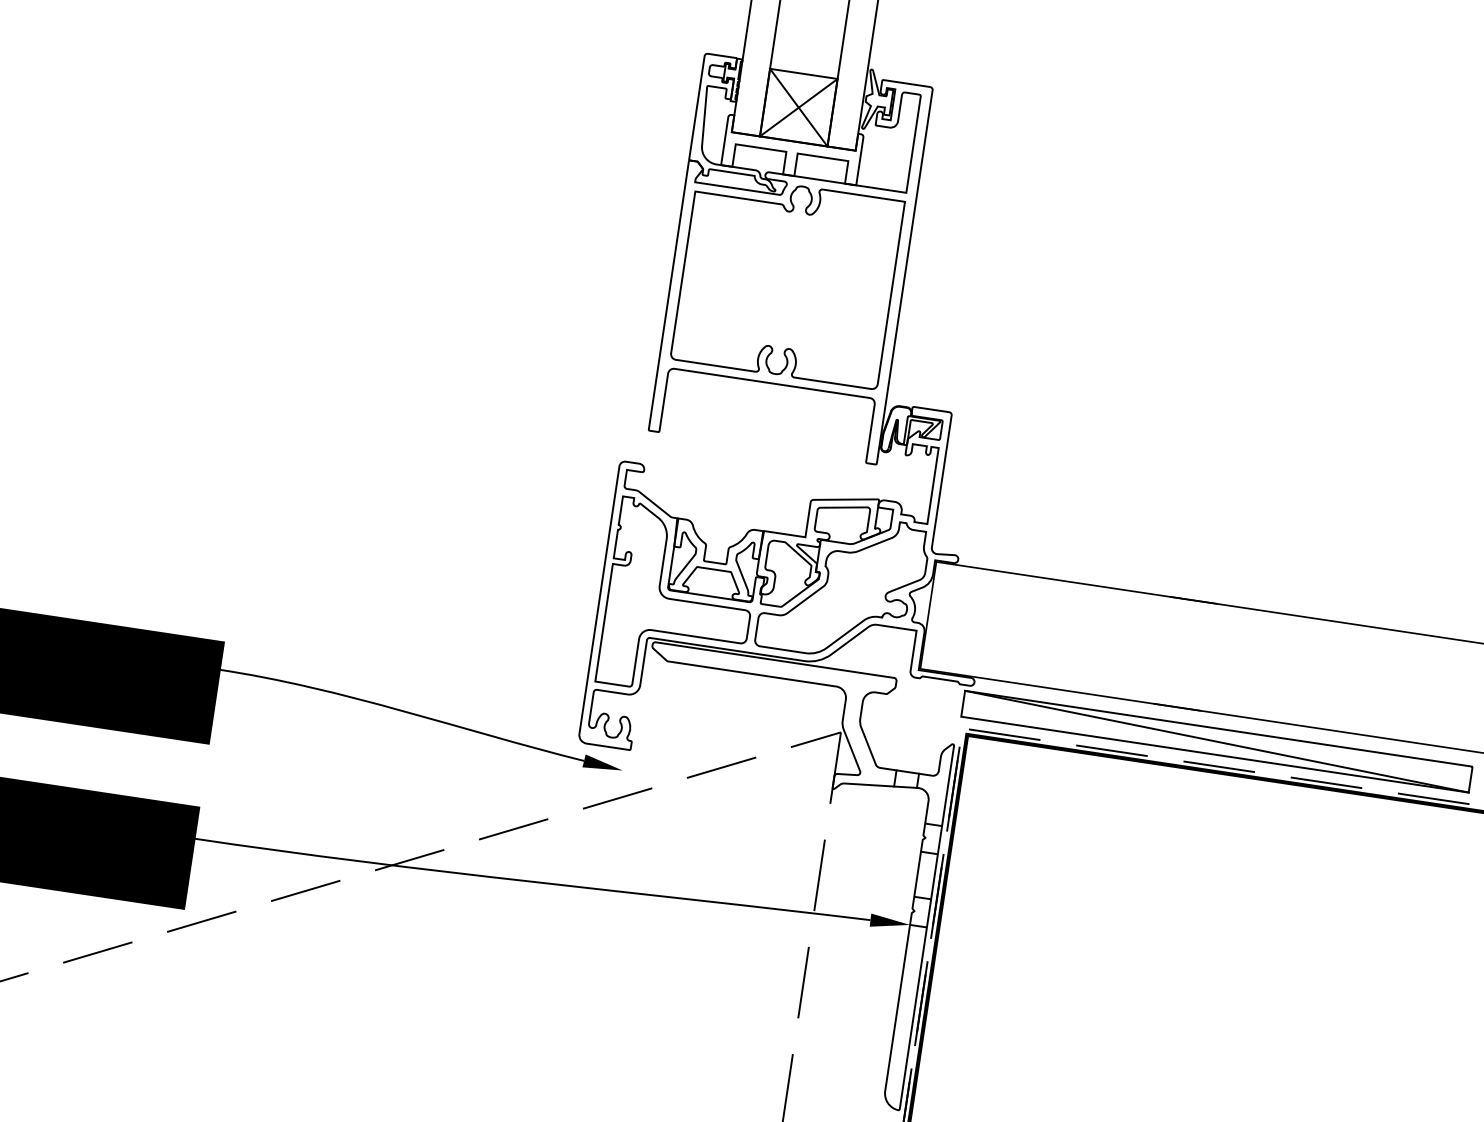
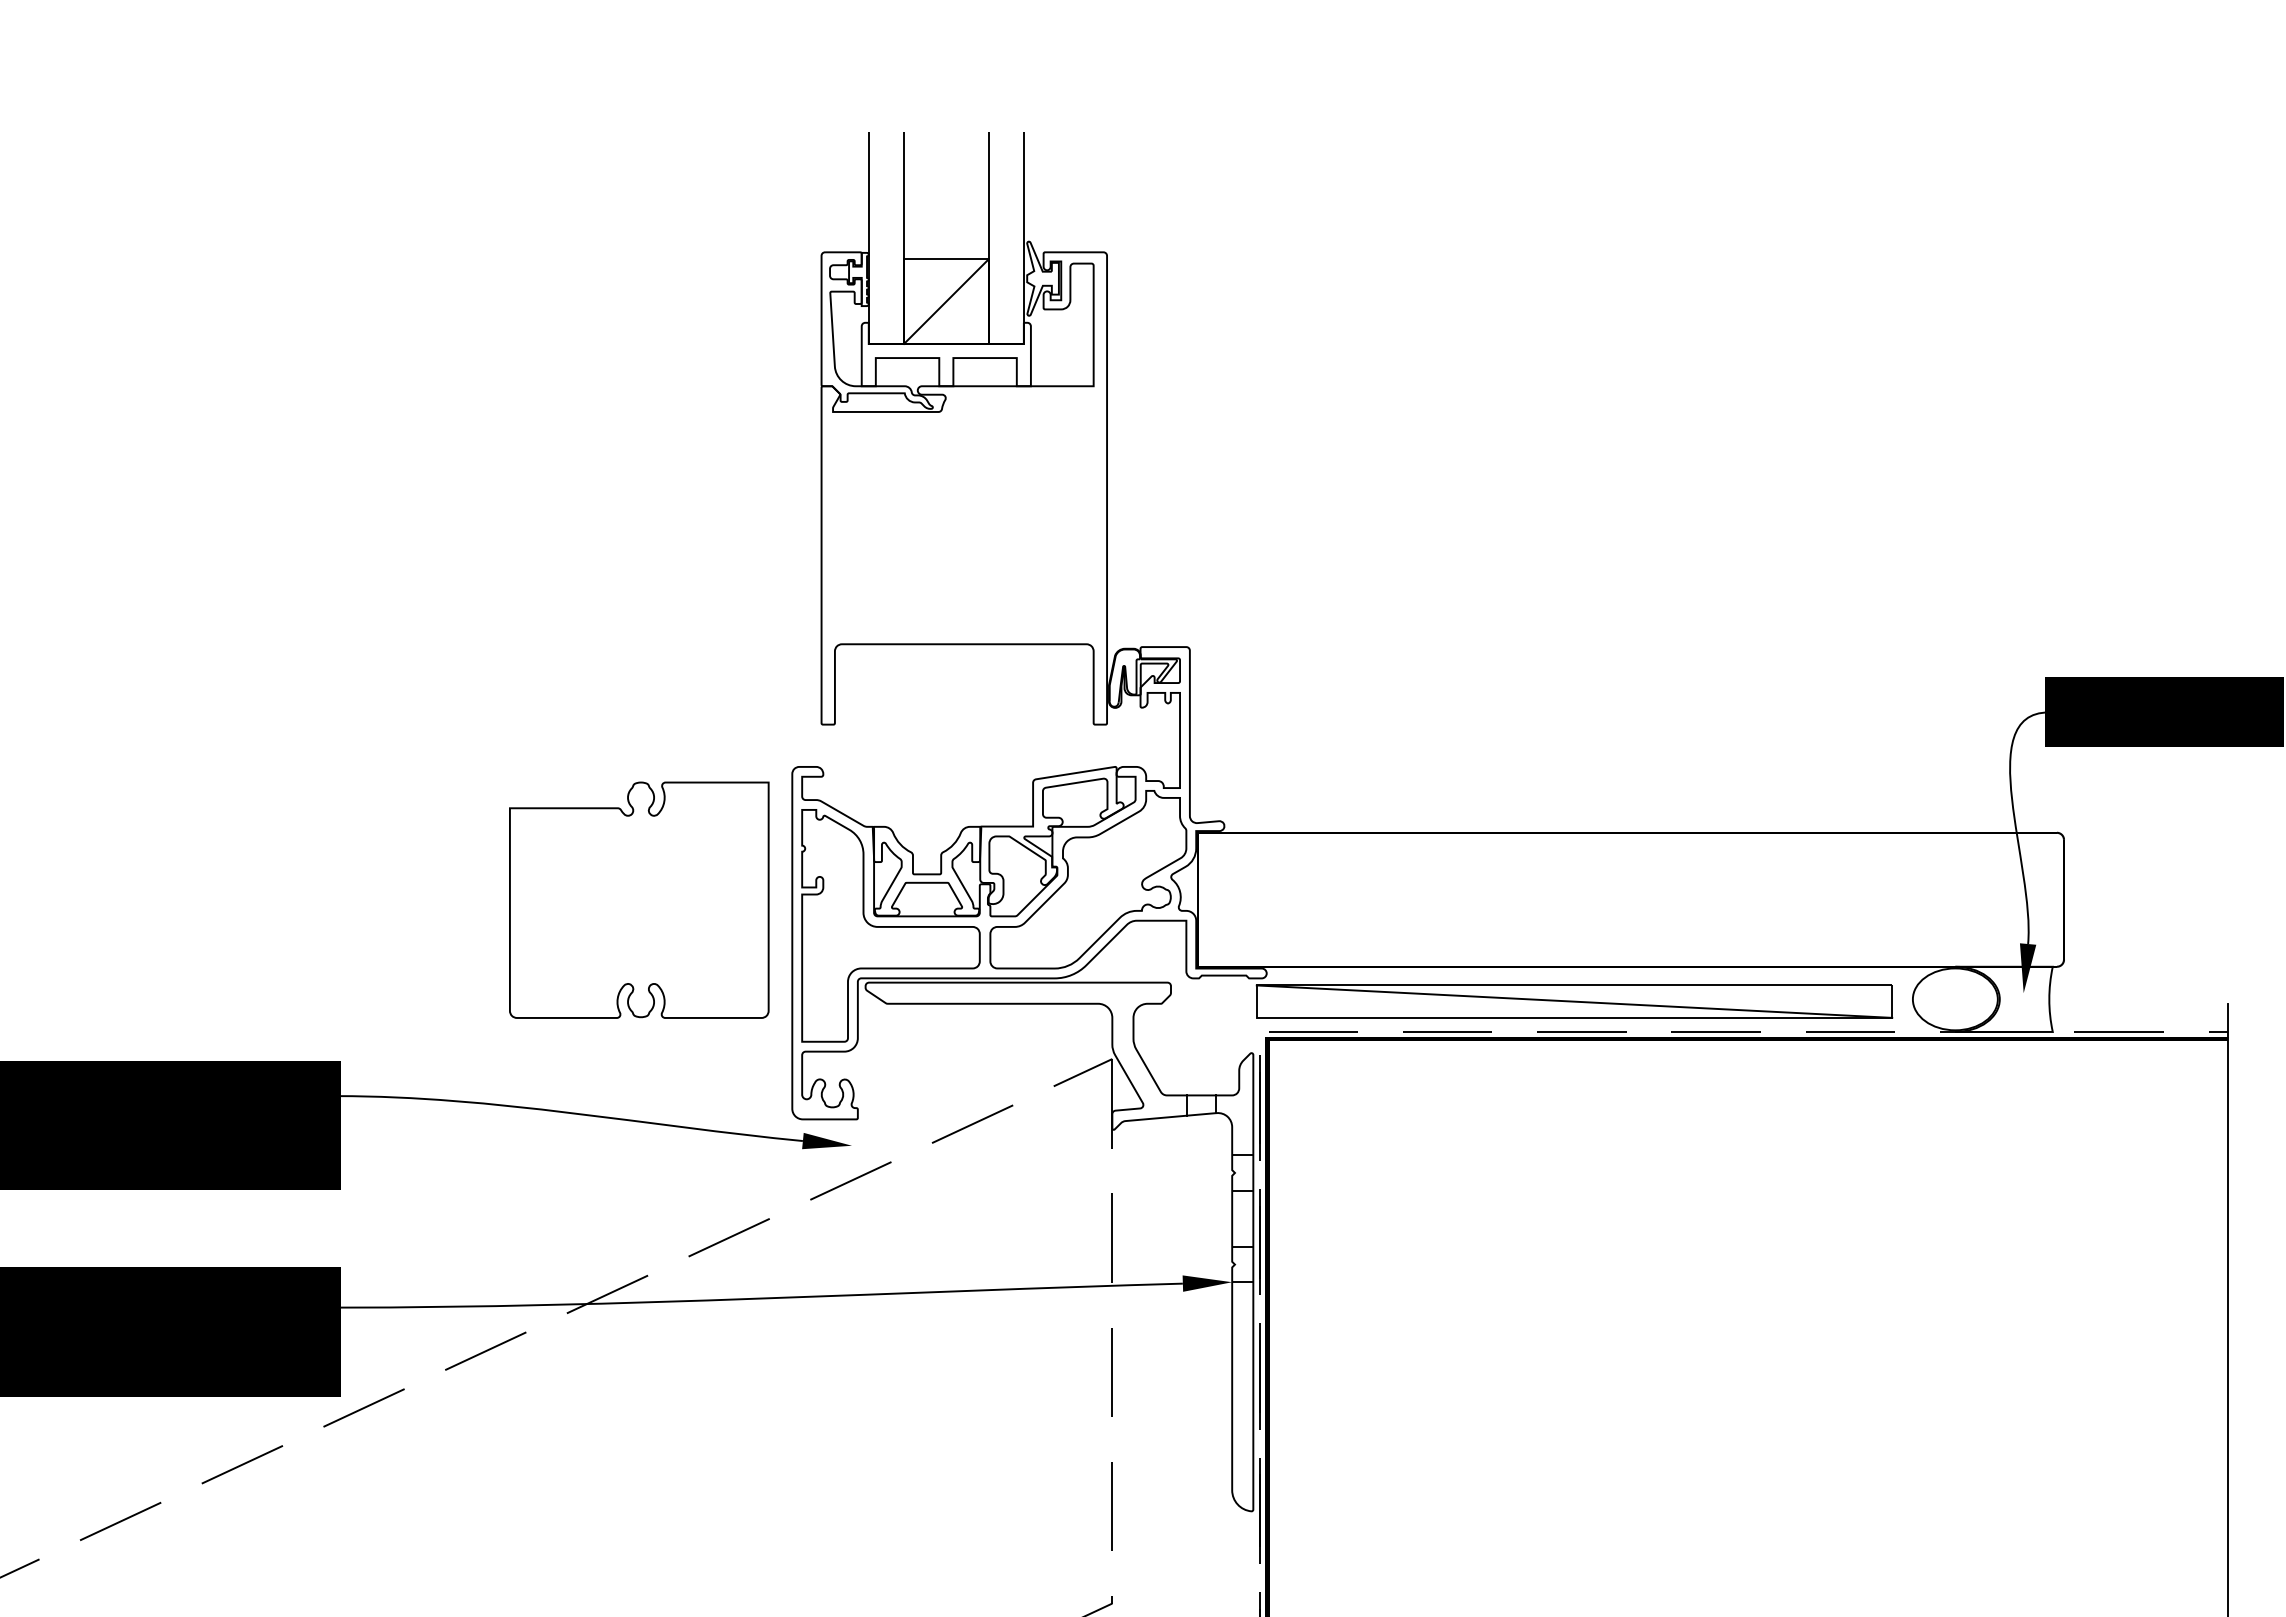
line: (798, 107) -> (946, 301), removed
part: (787, 279) -> (639, 899), moved

